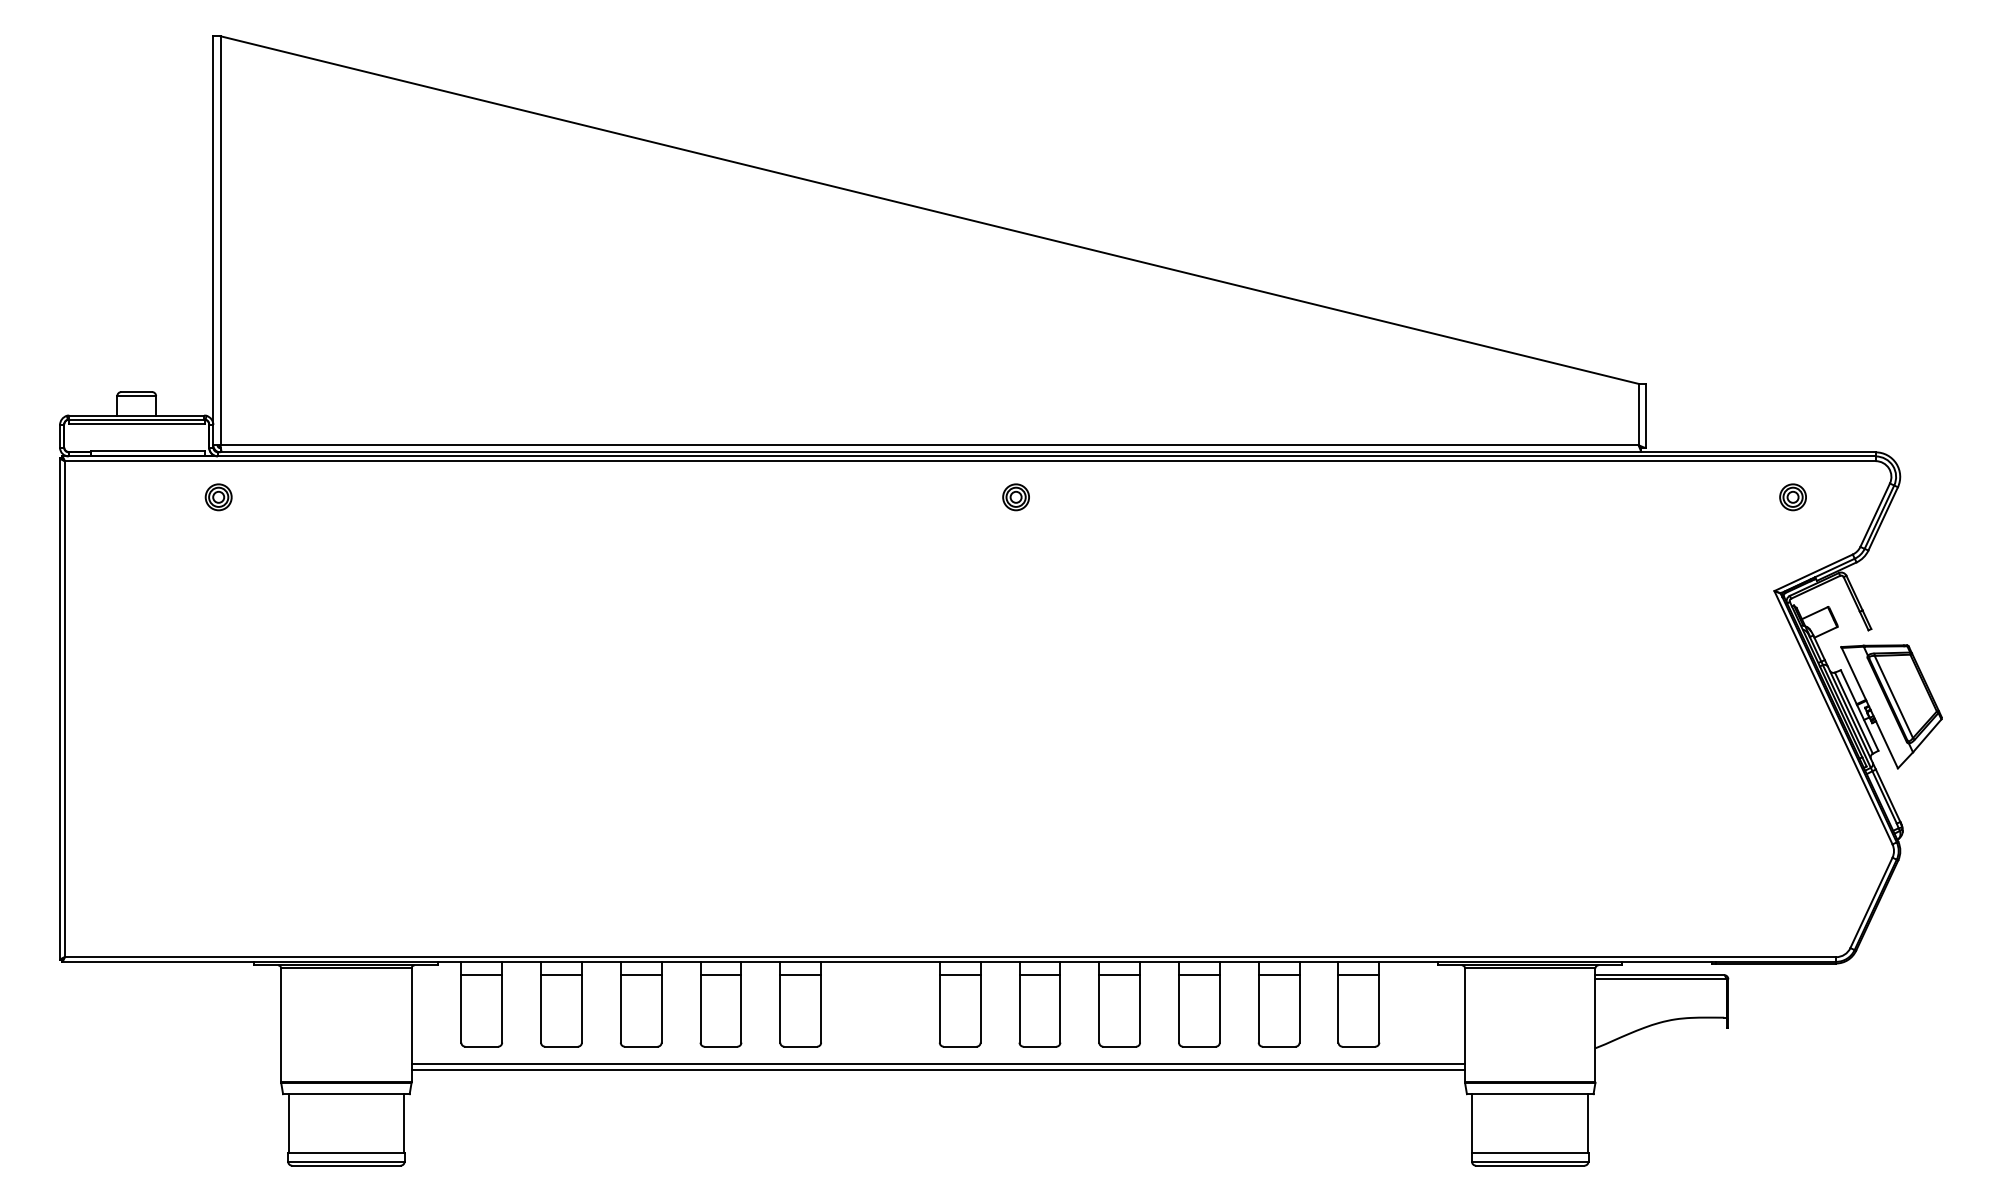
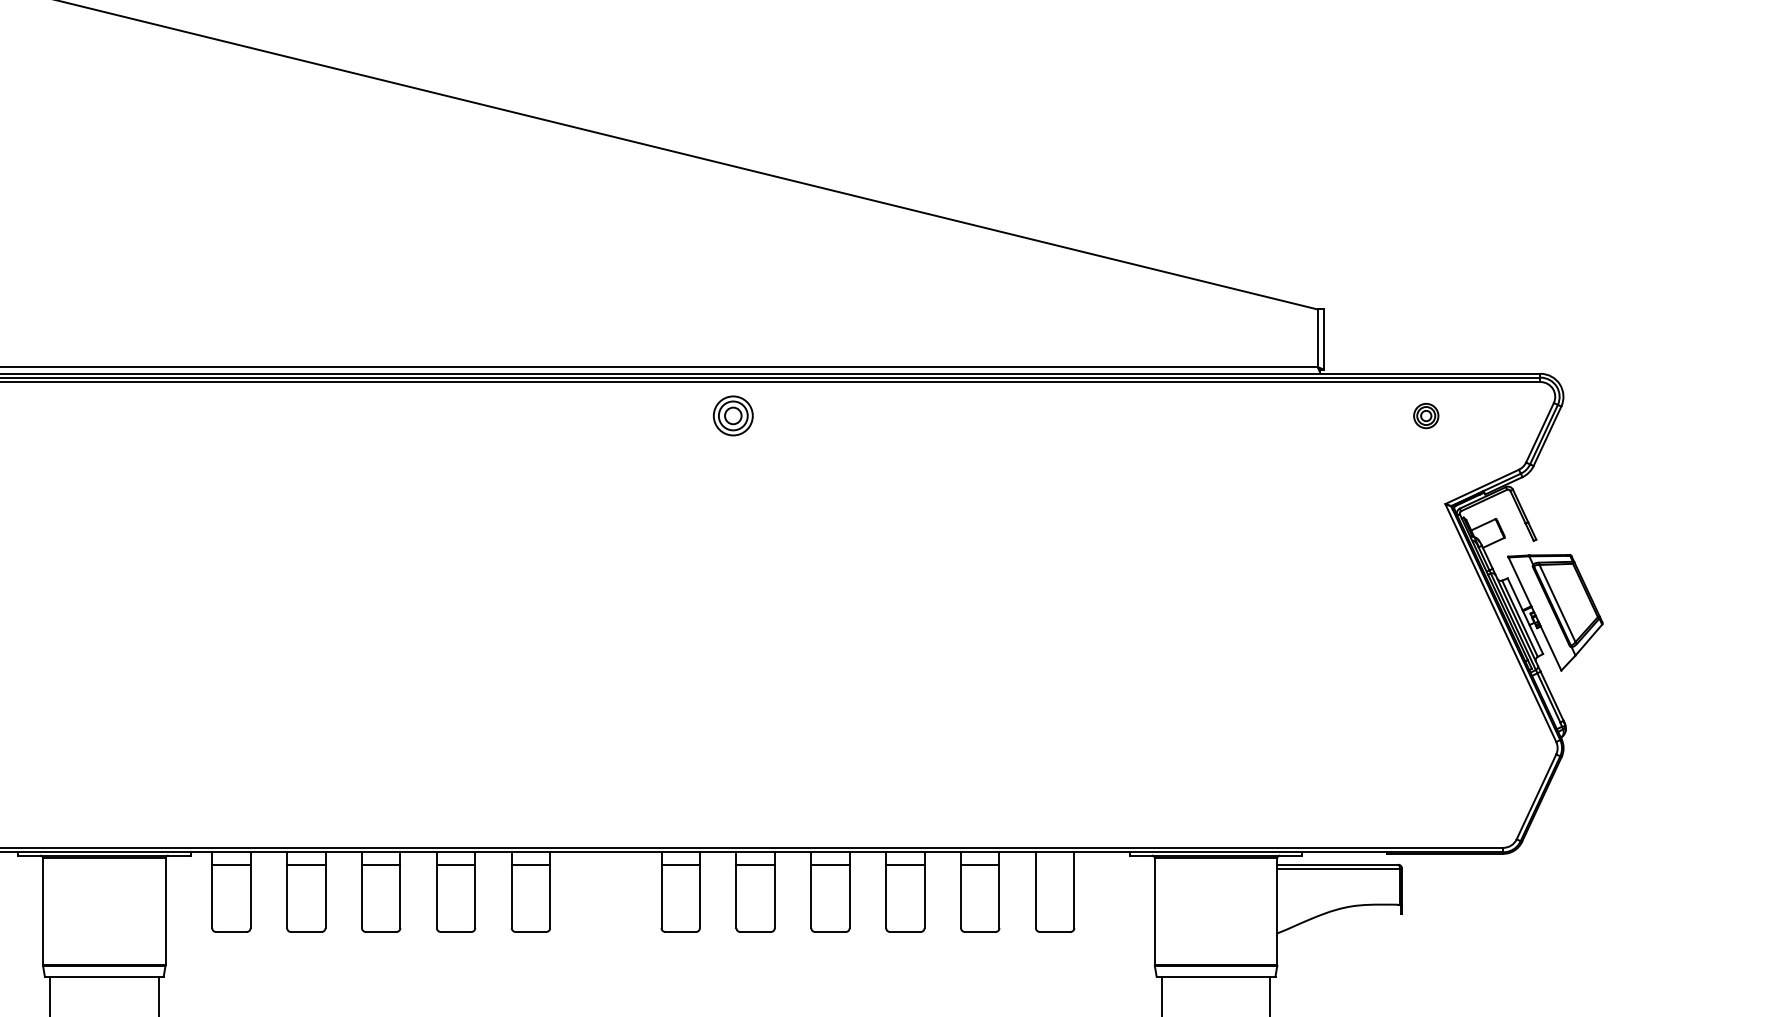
part: (1015, 497) -> (732, 416), size x1.6
part: (1792, 497) -> (1425, 416), moved
line: (1358, 975) -> (1054, 865), removed
line: (938, 1064) -> (660, 948), removed
line: (938, 1069) -> (660, 953), removed

